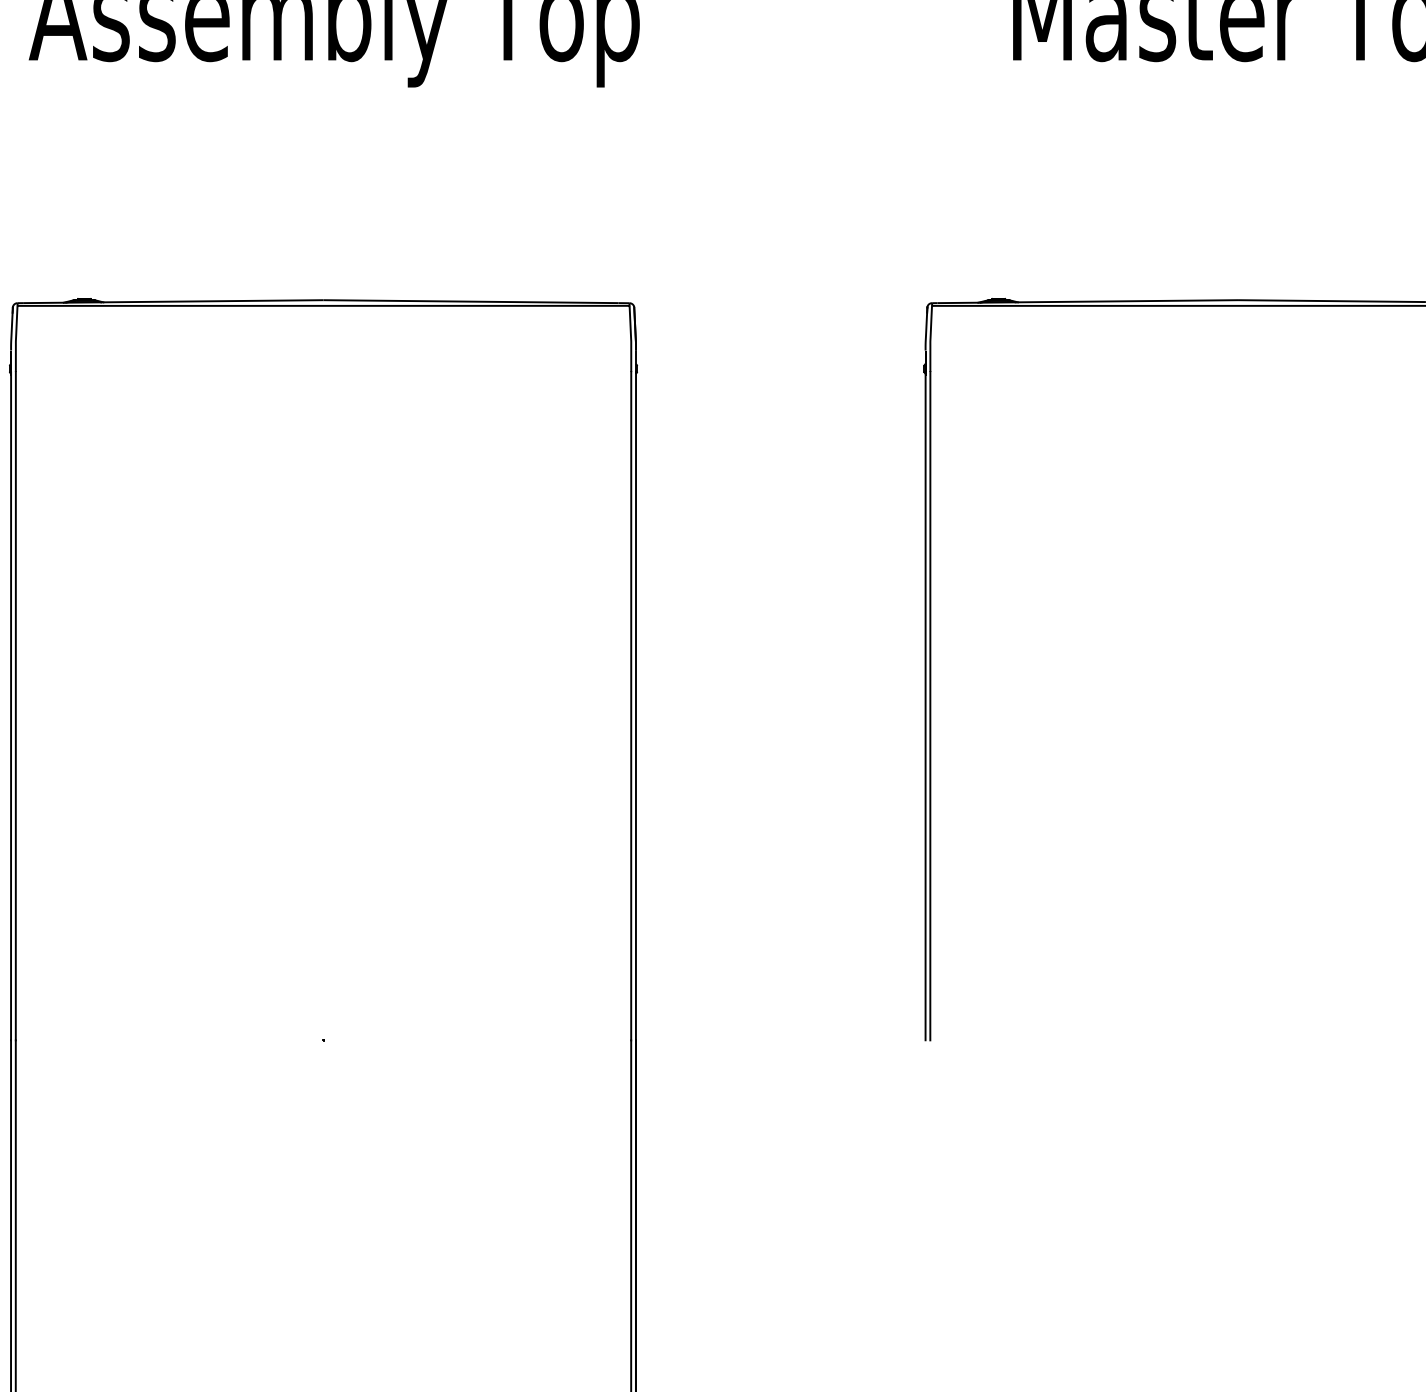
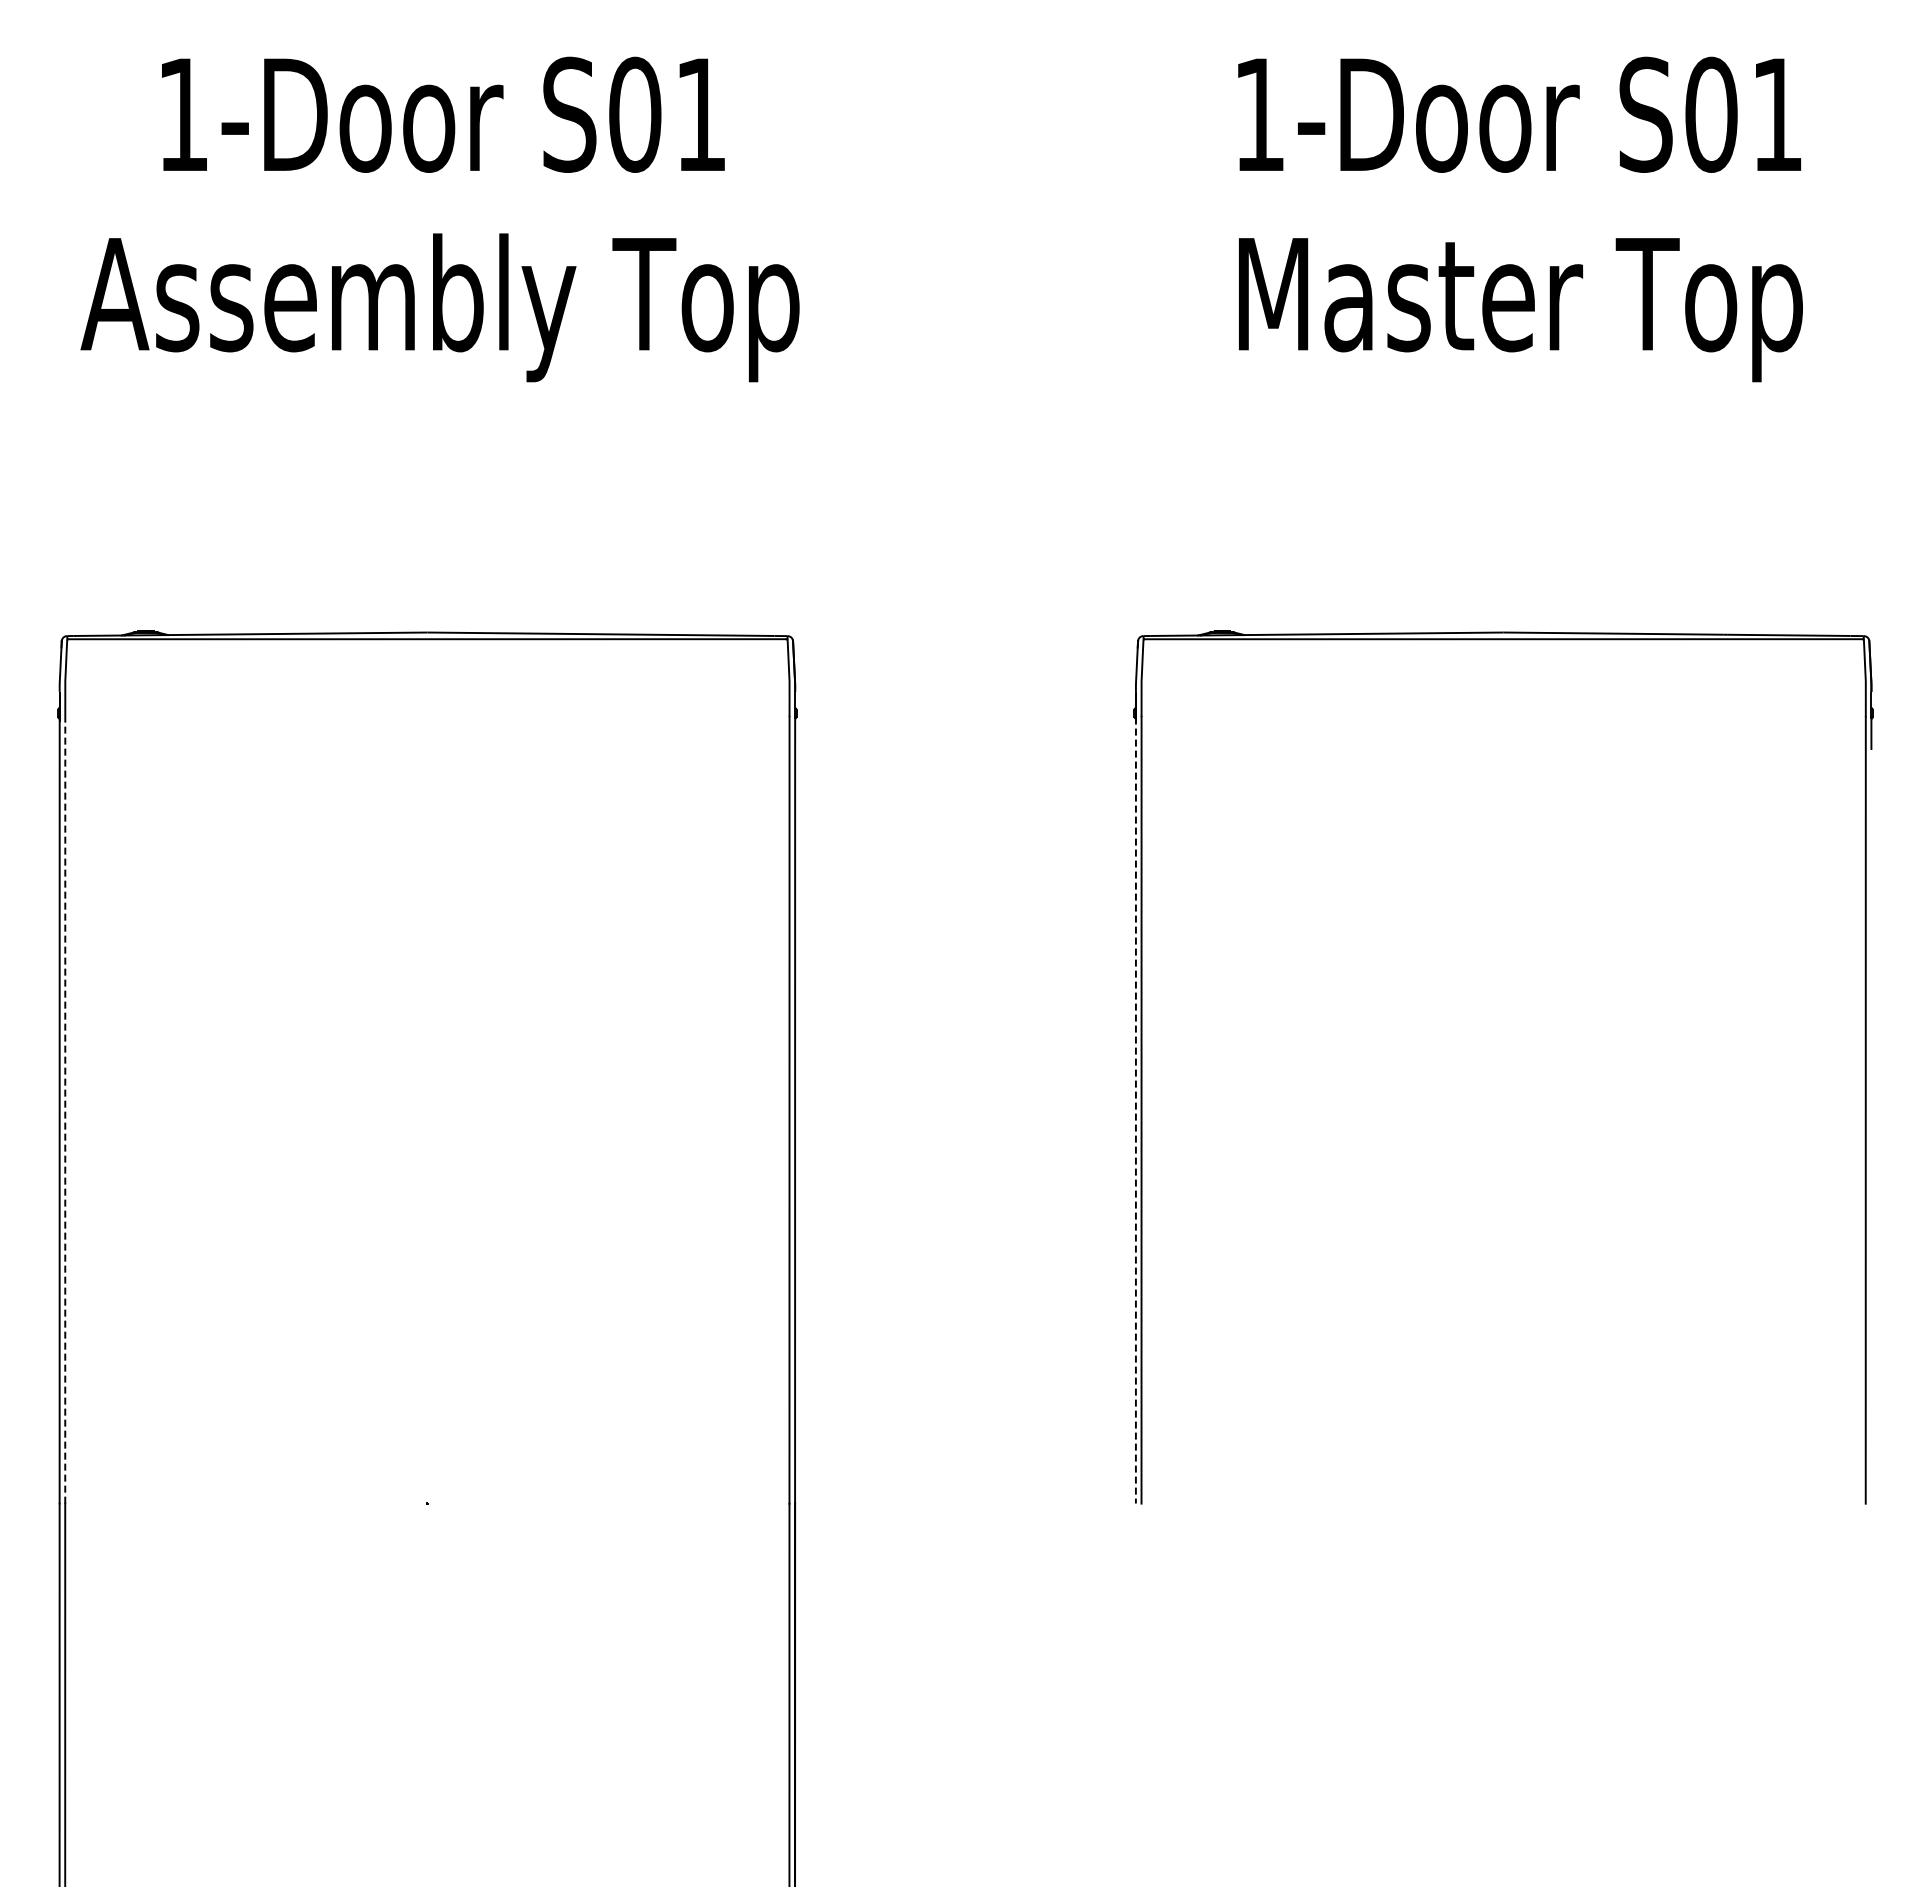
line: (16, 705) -> (65, 1109), solid -> dashed
line: (925, 706) -> (1135, 1110), solid -> dashed

